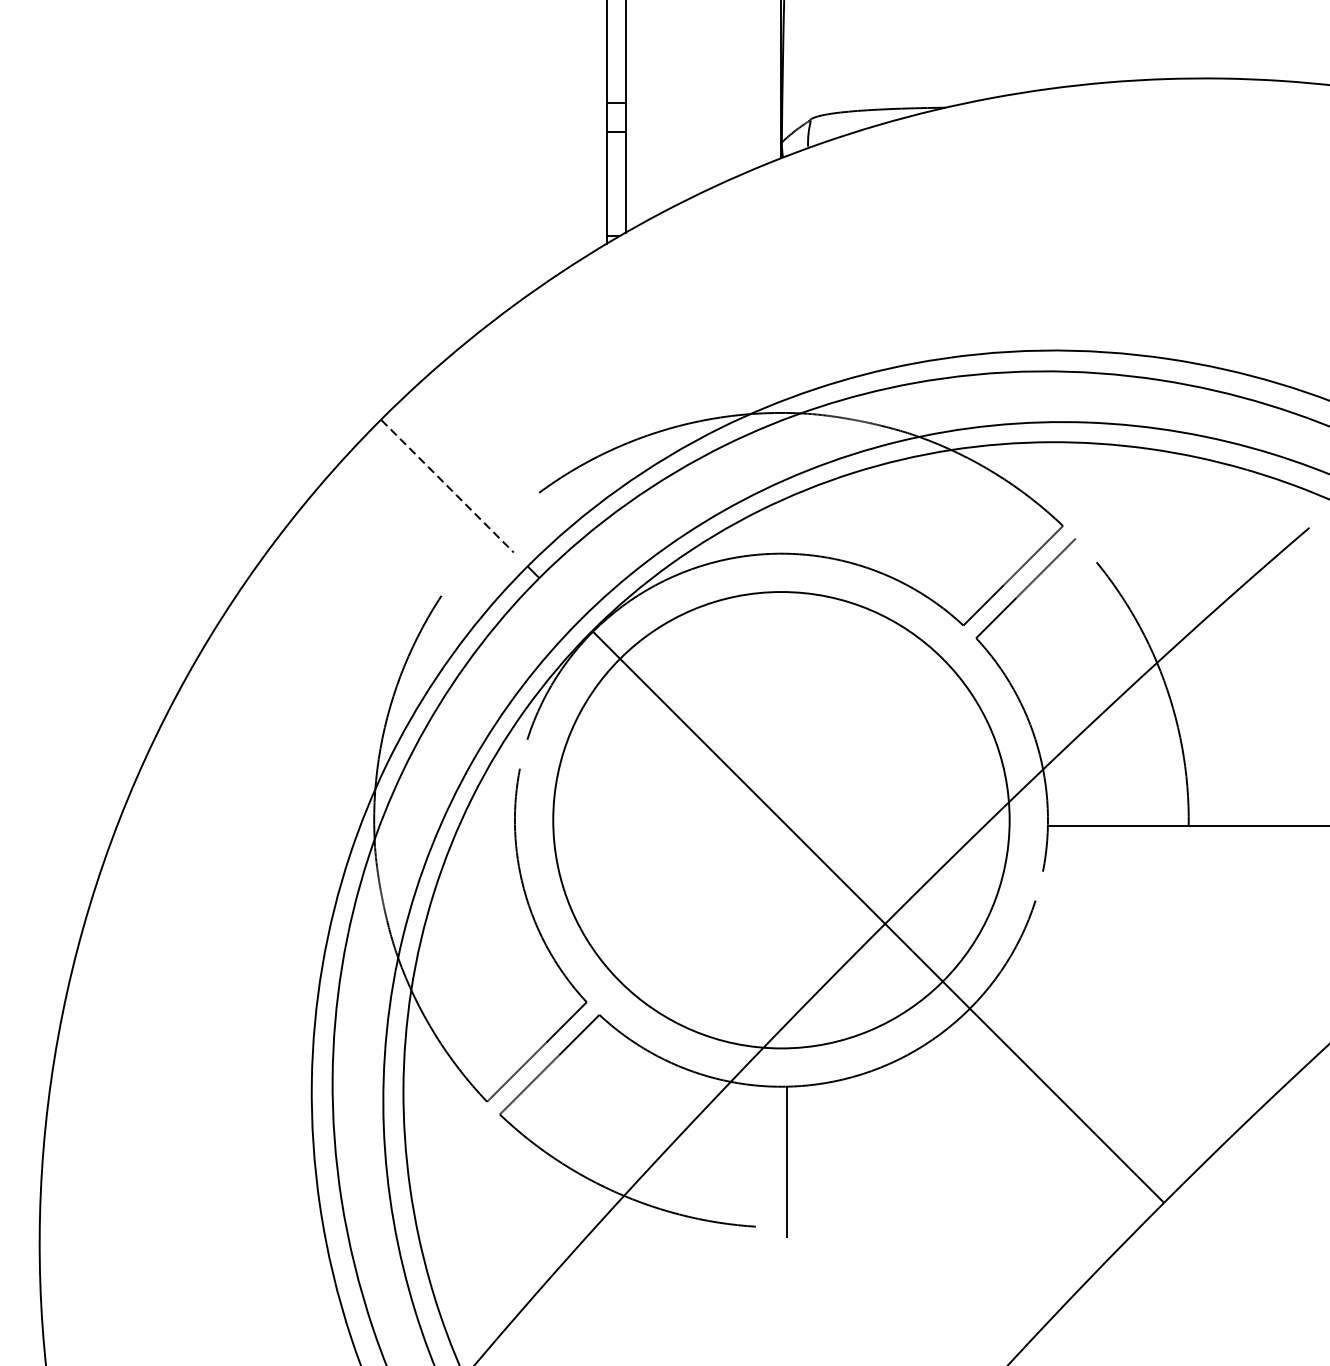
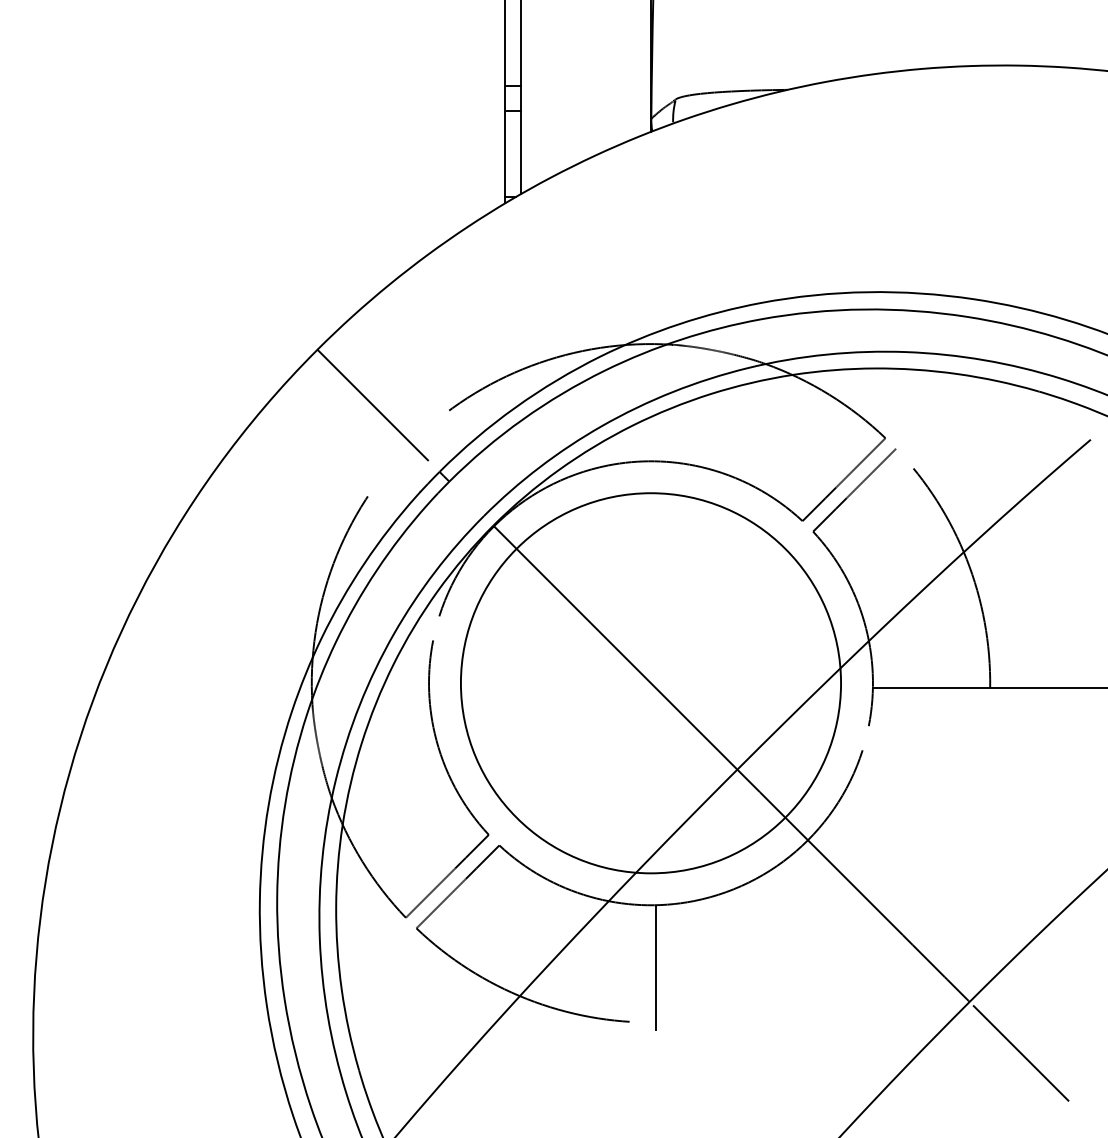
line: (447, 486) -> (372, 405), dashed -> solid
line: (1225, 1264) -> (1020, 1053), added

